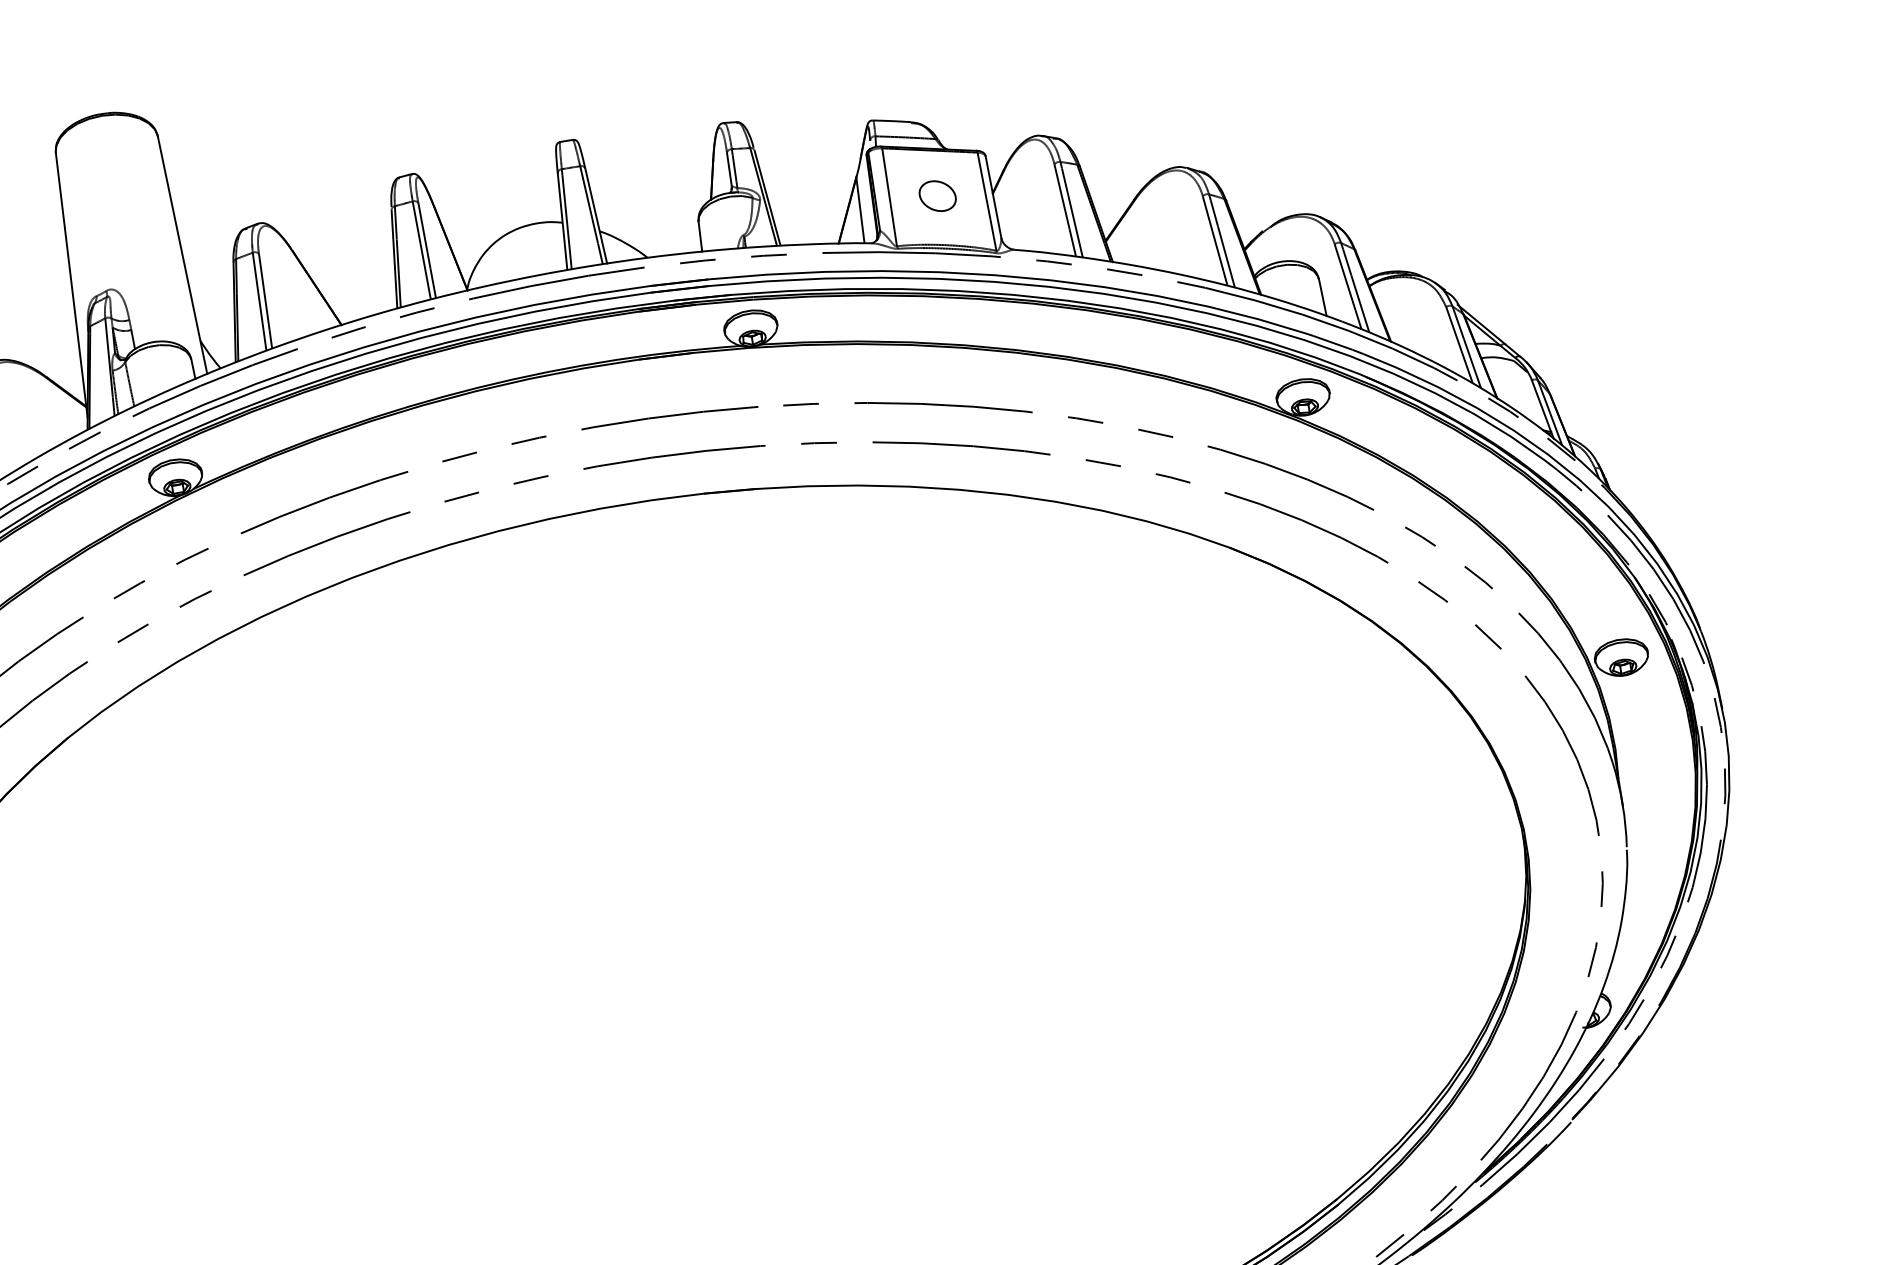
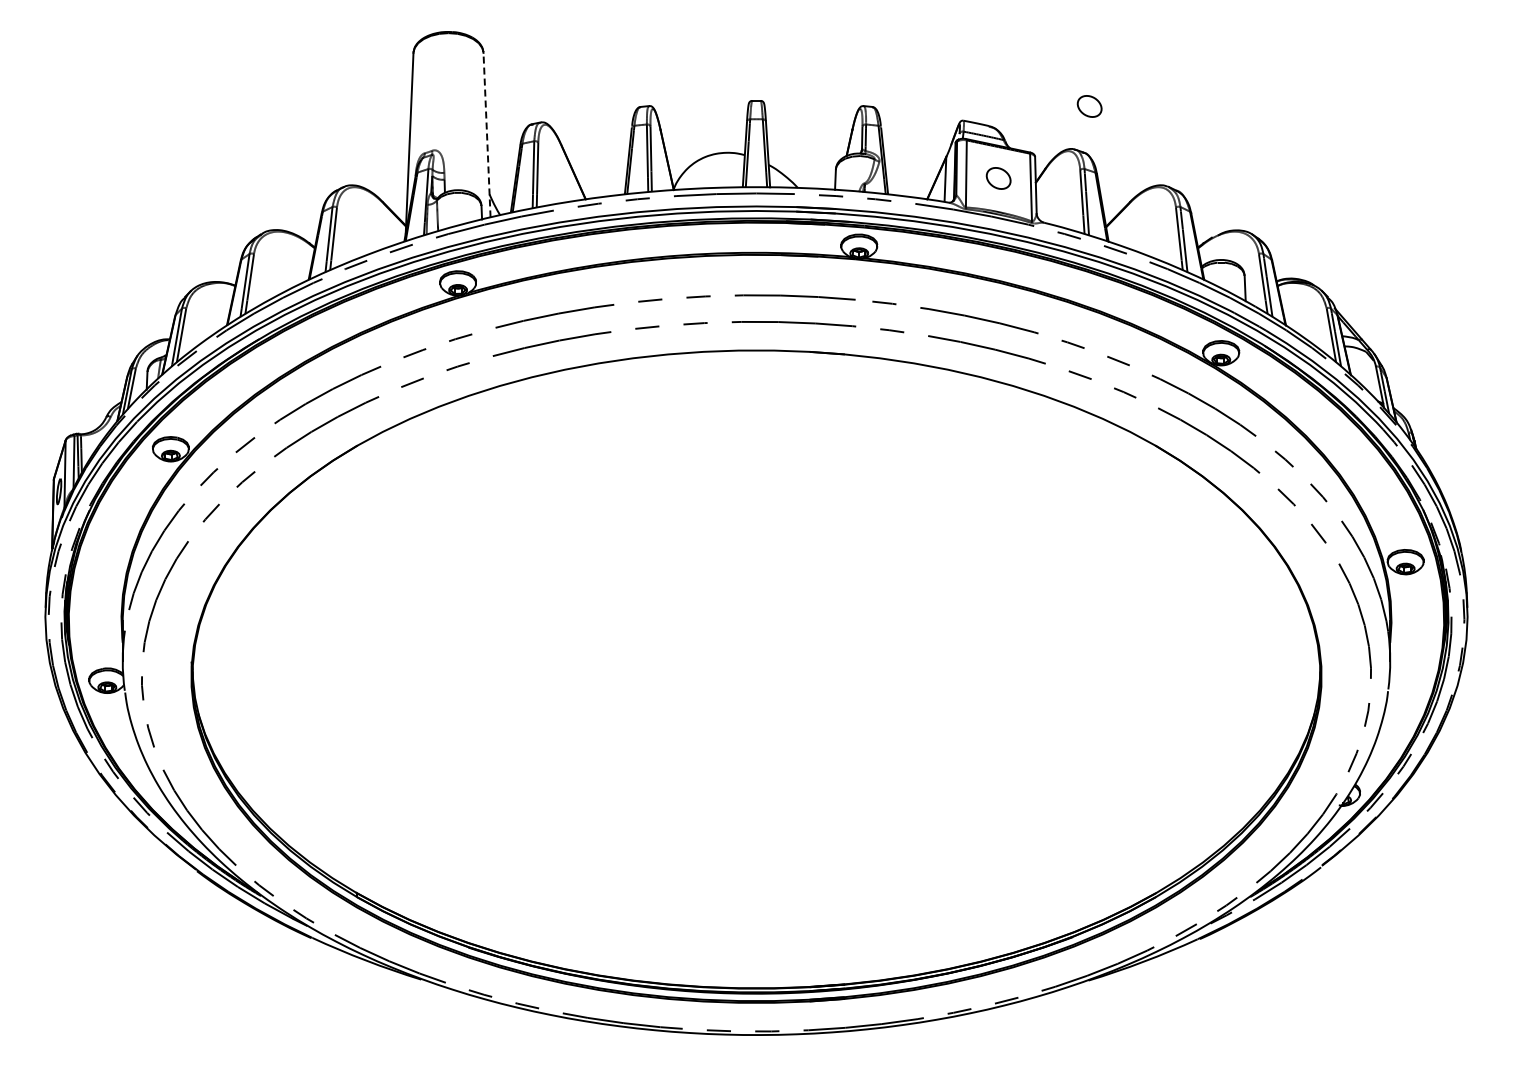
part: (1052, 69) -> (1089, 106), added
line: (183, 254) -> (487, 134), solid -> dashed

